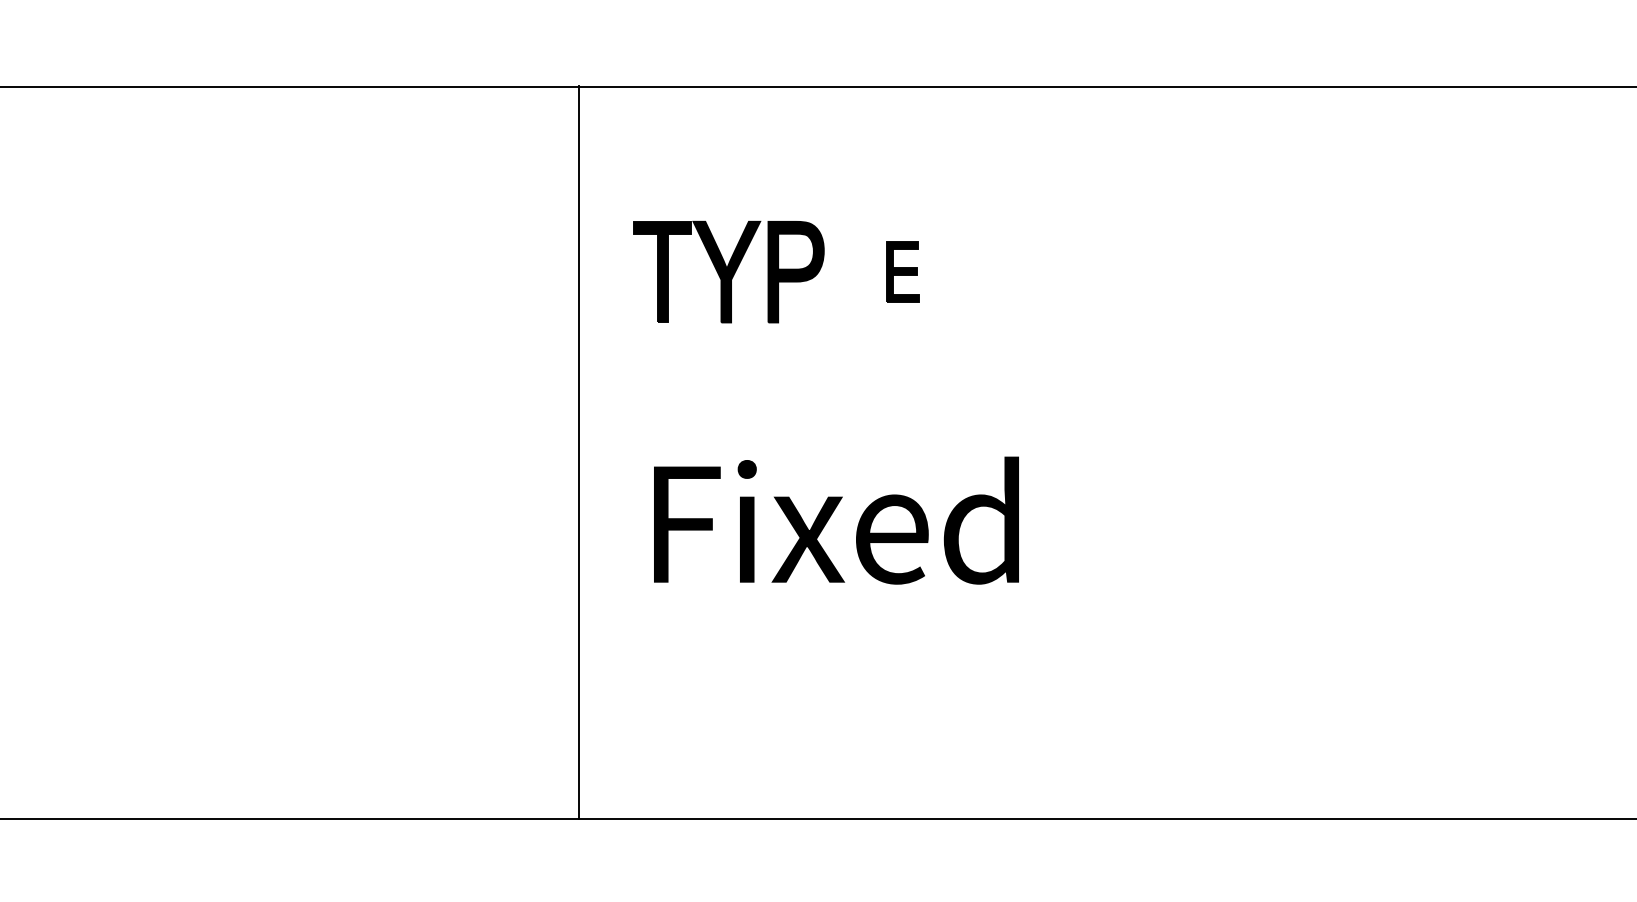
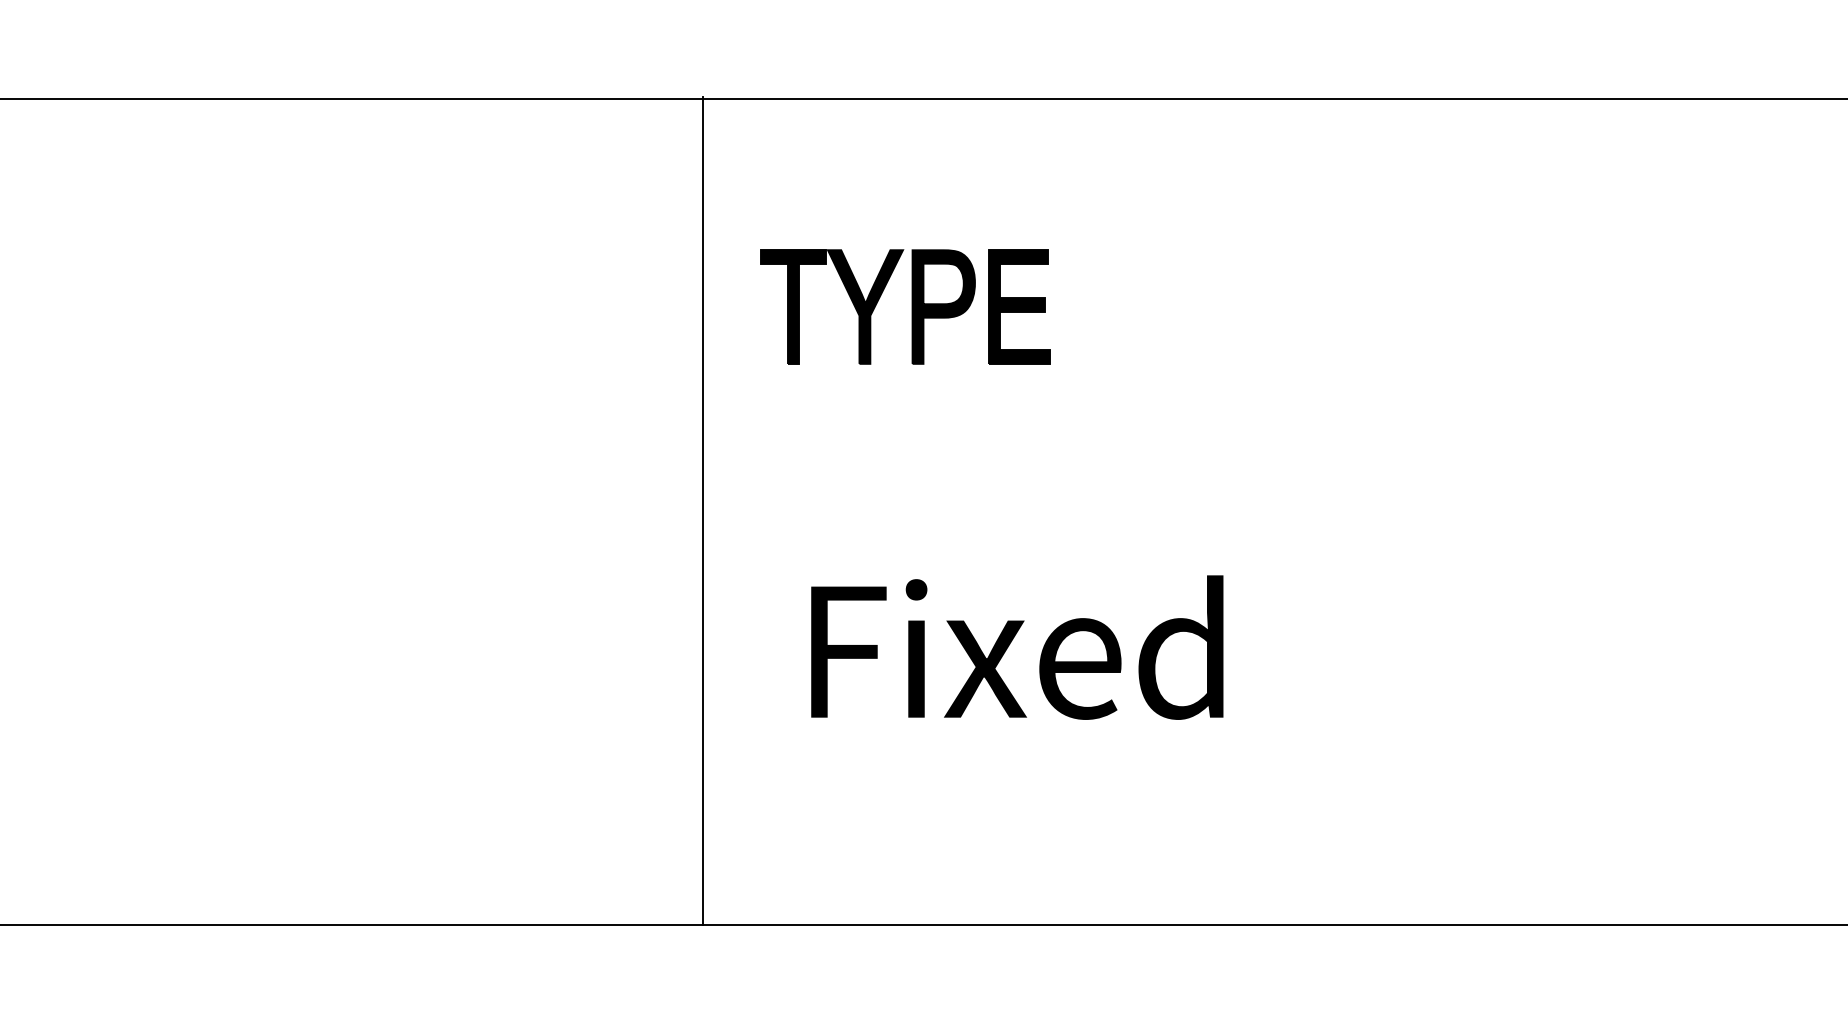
part: (728, 271) -> (867, 306), moved
part: (903, 271) -> (1019, 306), size x1.67
line: (578, 453) -> (703, 511), moved
text: (836, 520) -> (1017, 647), moved

